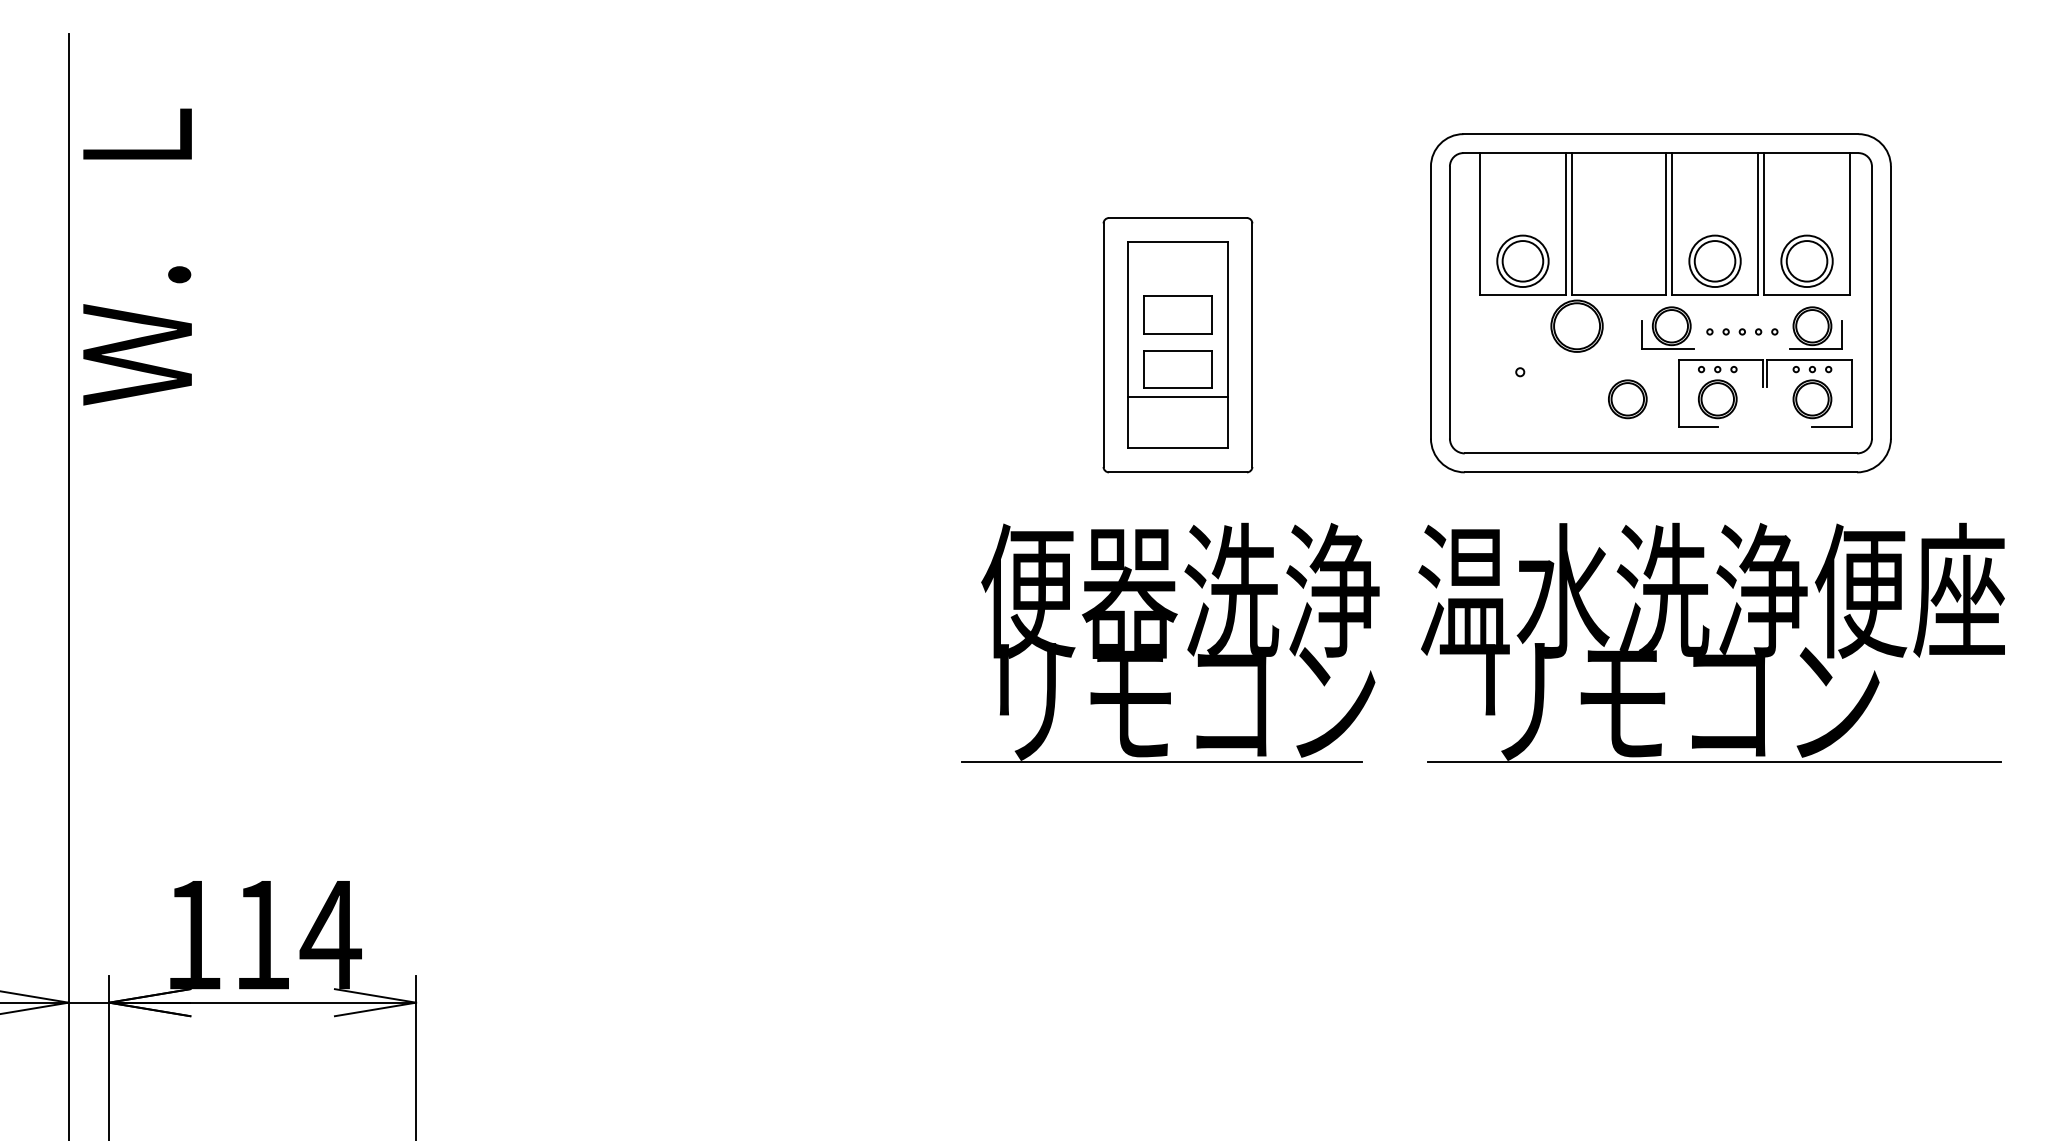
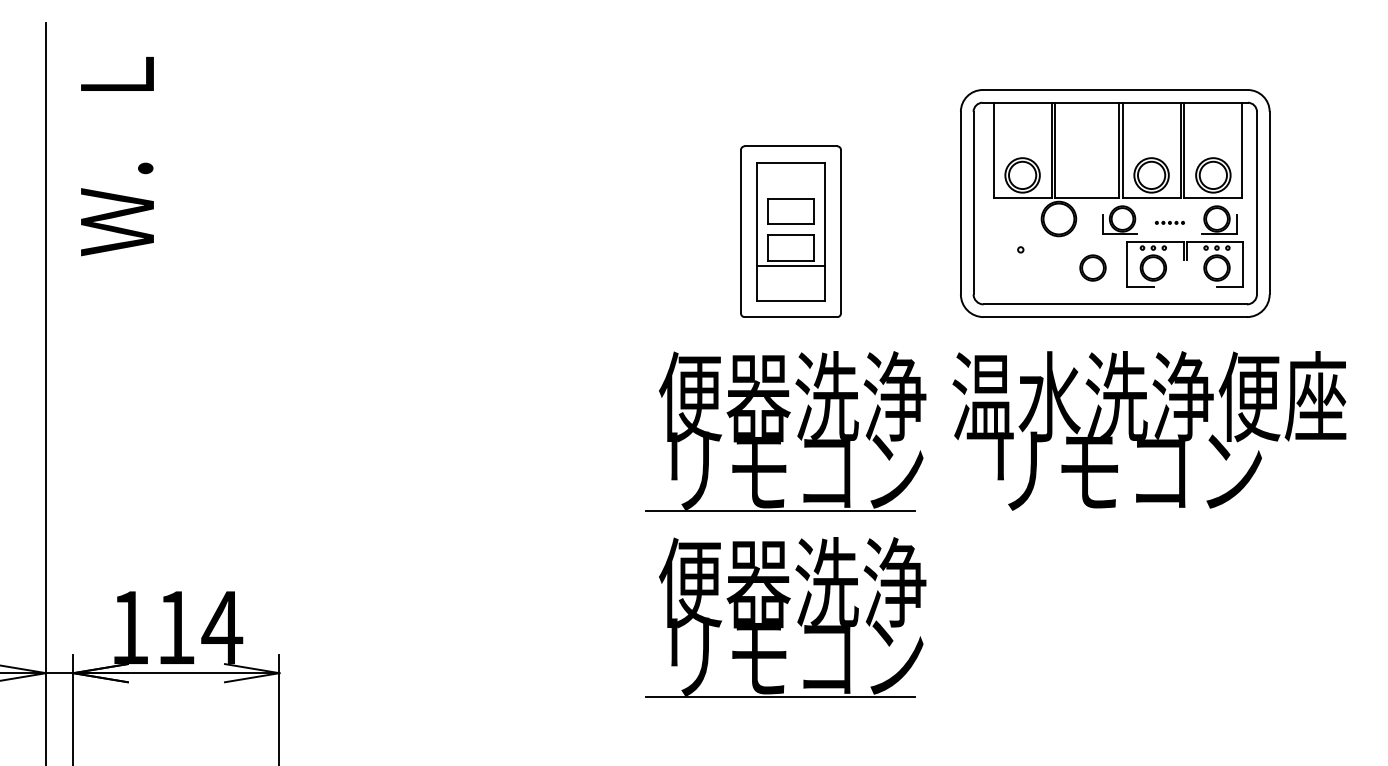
text: (137, 256) -> (117, 156), moved
part: (1741, 331) -> (1169, 222), size x0.6
line: (1714, 761) -> (1151, 511), removed
part: (1169, 919) -> (785, 617), added

